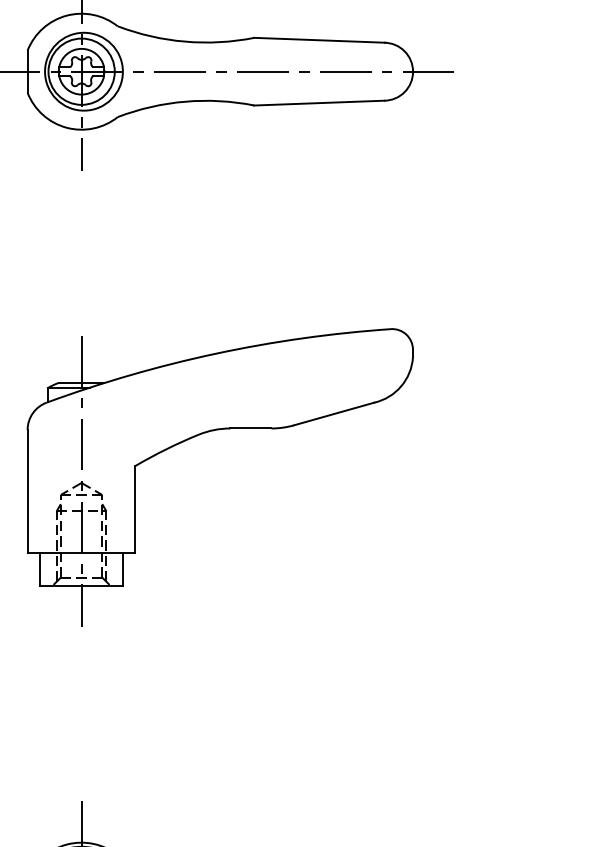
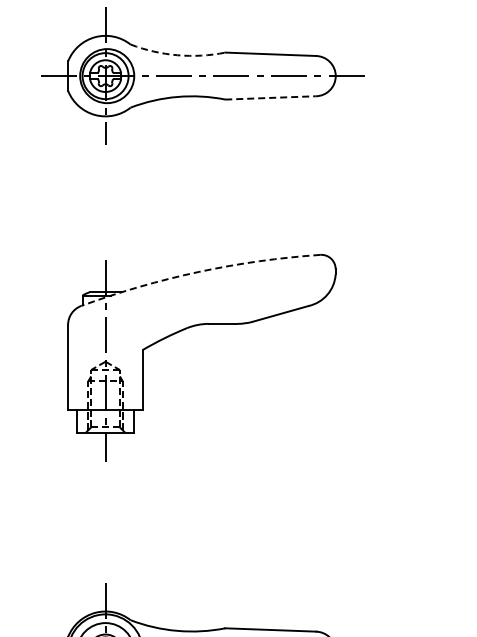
arc: (185, 42) -> (177, 55), solid -> dashed
line: (319, 102) -> (270, 97), solid -> dashed
arc: (216, 353) -> (199, 271), solid -> dashed

